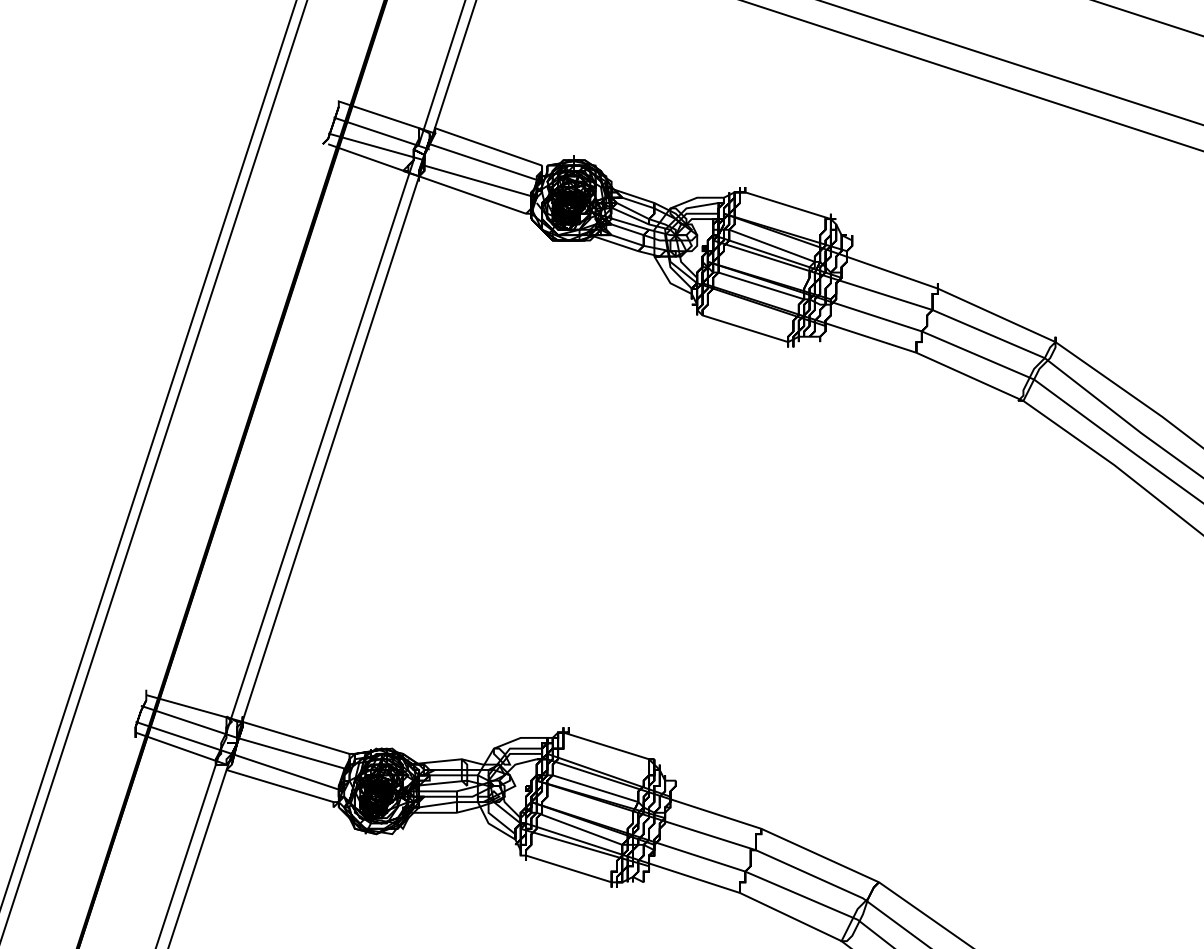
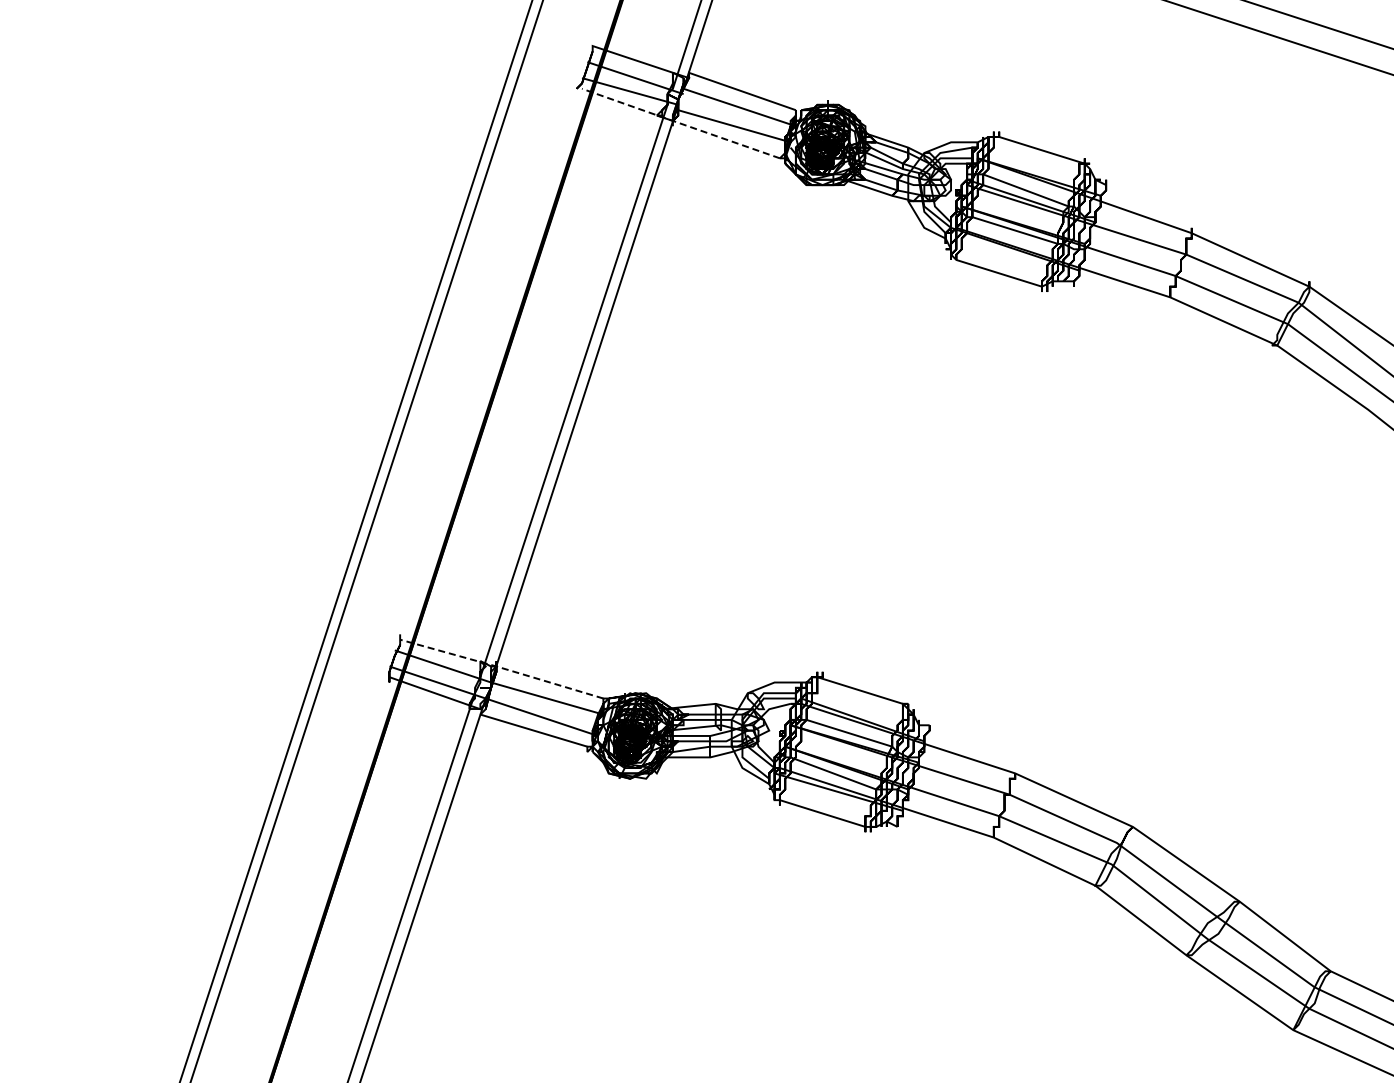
line: (426, 178) -> (680, 123), solid -> dashed
line: (247, 722) -> (501, 667), solid -> dashed

